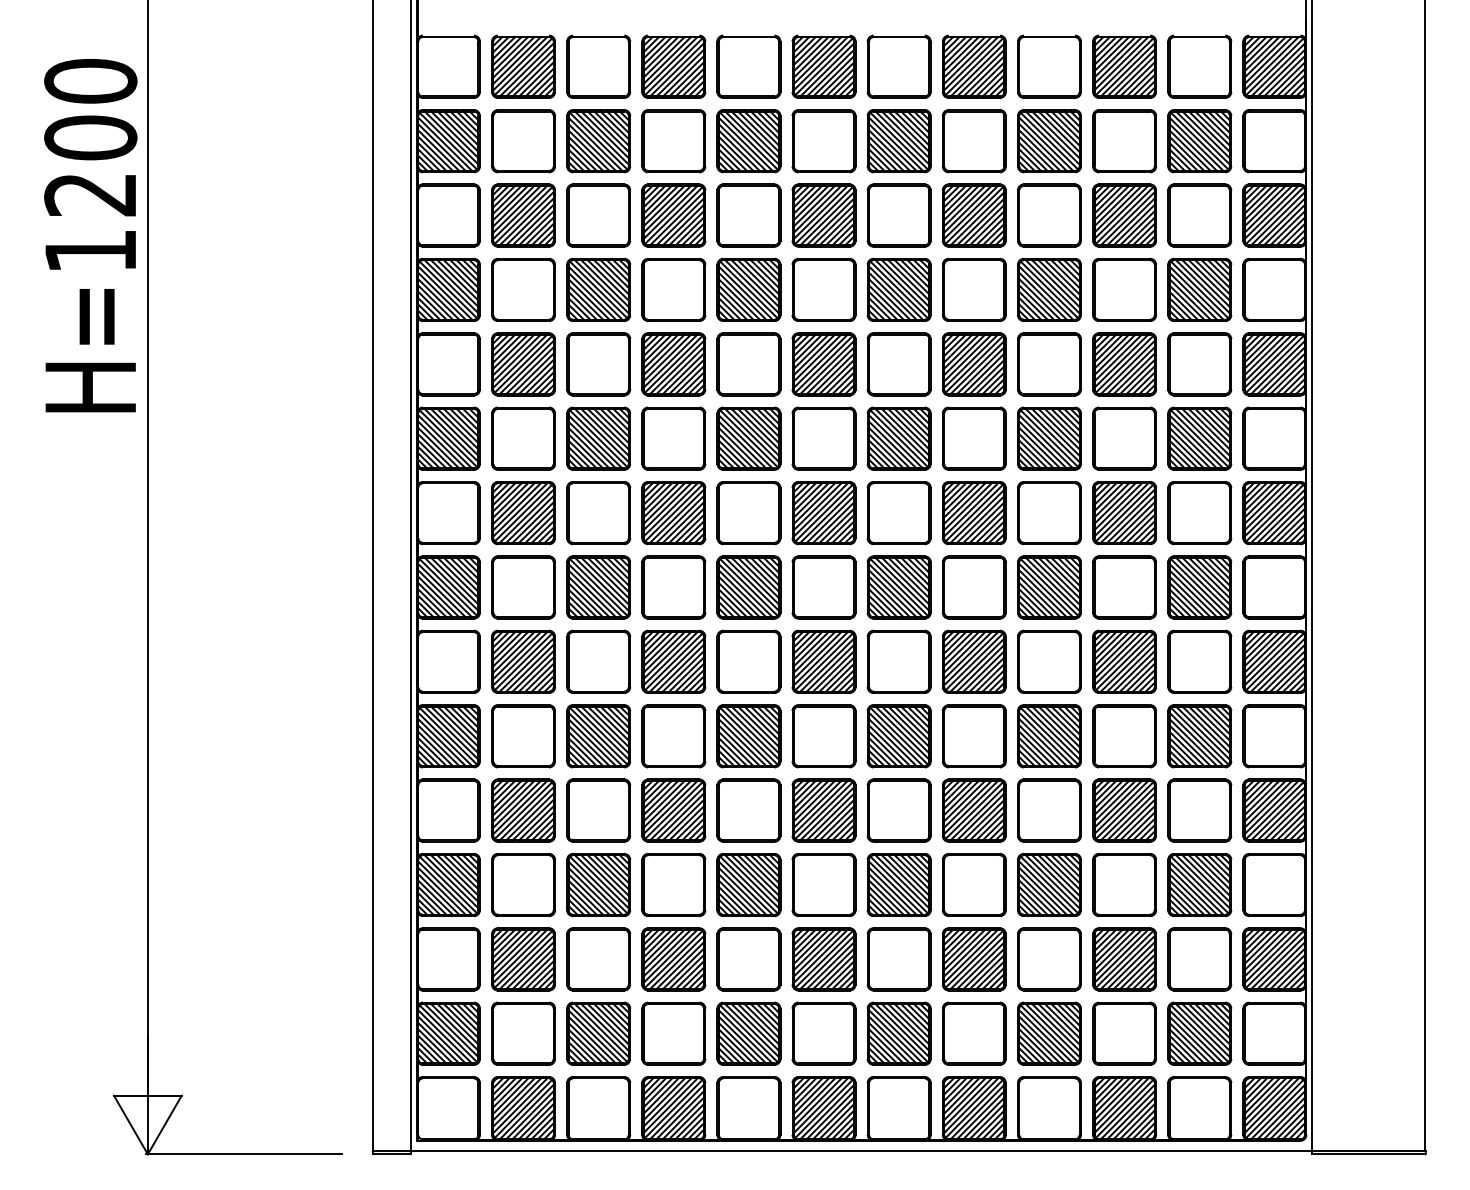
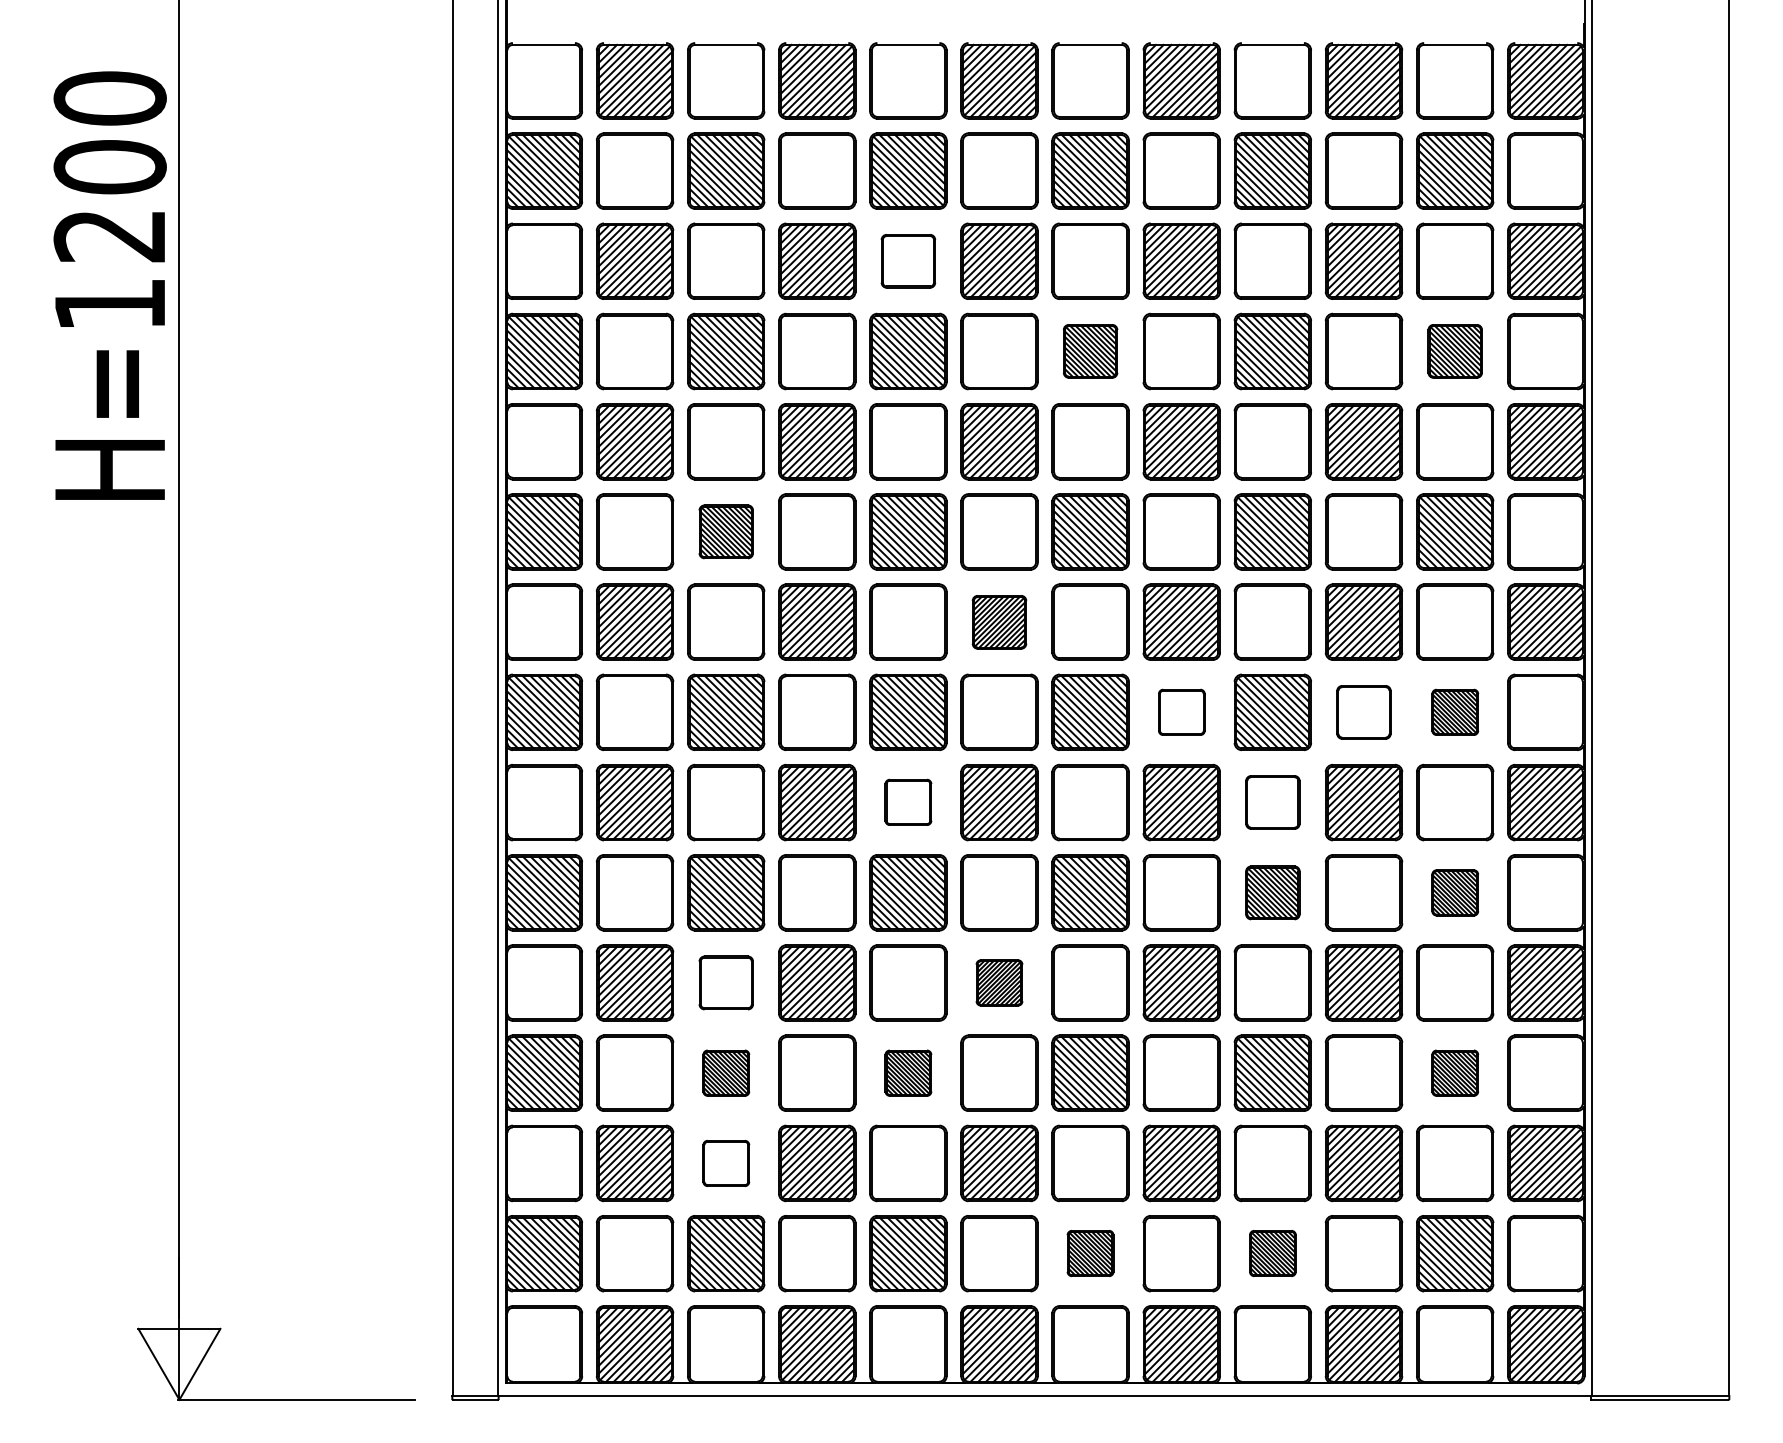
part: (748, 215) -> (907, 261), size x0.7
part: (898, 289) -> (1089, 350), size x0.7
part: (1199, 289) -> (1454, 350), size x0.7
part: (598, 438) -> (725, 531), size x0.7
part: (823, 513) -> (998, 622), size x0.7
part: (974, 587) -> (1181, 712), size x0.6
part: (1124, 587) -> (1363, 712), size x0.7
part: (1199, 587) -> (1454, 712), size x0.6
part: (748, 661) -> (907, 802), size x0.6
part: (1049, 661) -> (1272, 802), size x0.7
part: (1049, 736) -> (1272, 893), size x0.7
part: (1199, 736) -> (1454, 893), size x0.6
part: (598, 810) -> (725, 982), size x0.7
part: (823, 810) -> (998, 982), size x0.6
part: (598, 884) -> (725, 1072), size x0.6
part: (748, 884) -> (907, 1072), size x0.6
part: (1199, 884) -> (1454, 1072), size x0.6
part: (598, 959) -> (725, 1163), size x0.6
part: (898, 1033) -> (1089, 1253), size x0.6
part: (1049, 1033) -> (1272, 1253), size x0.6

